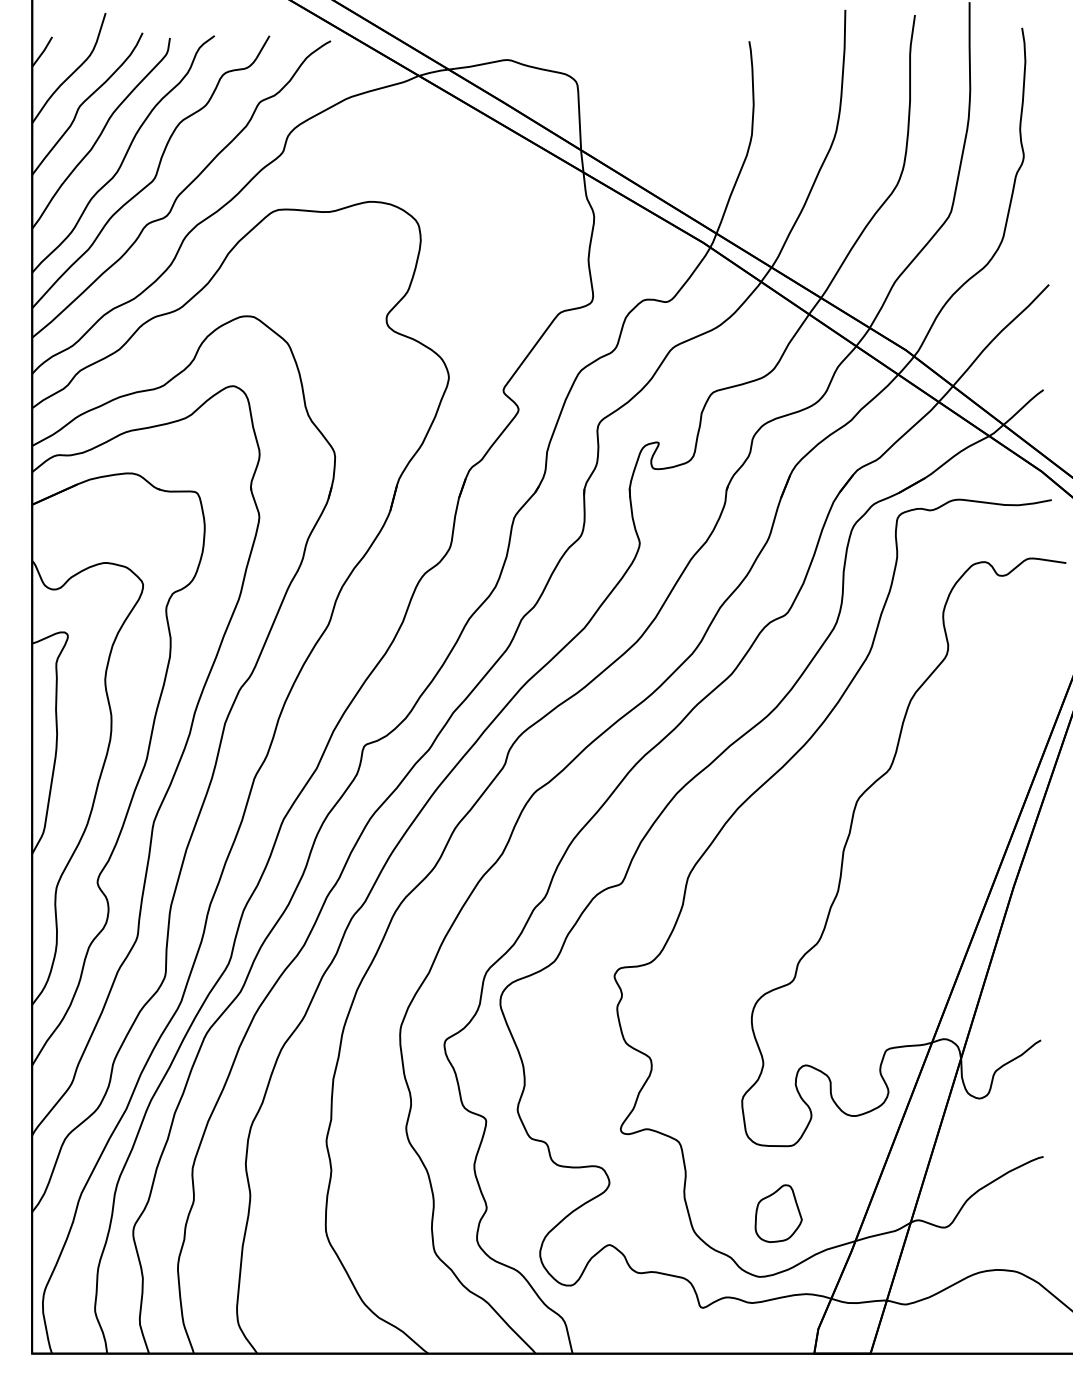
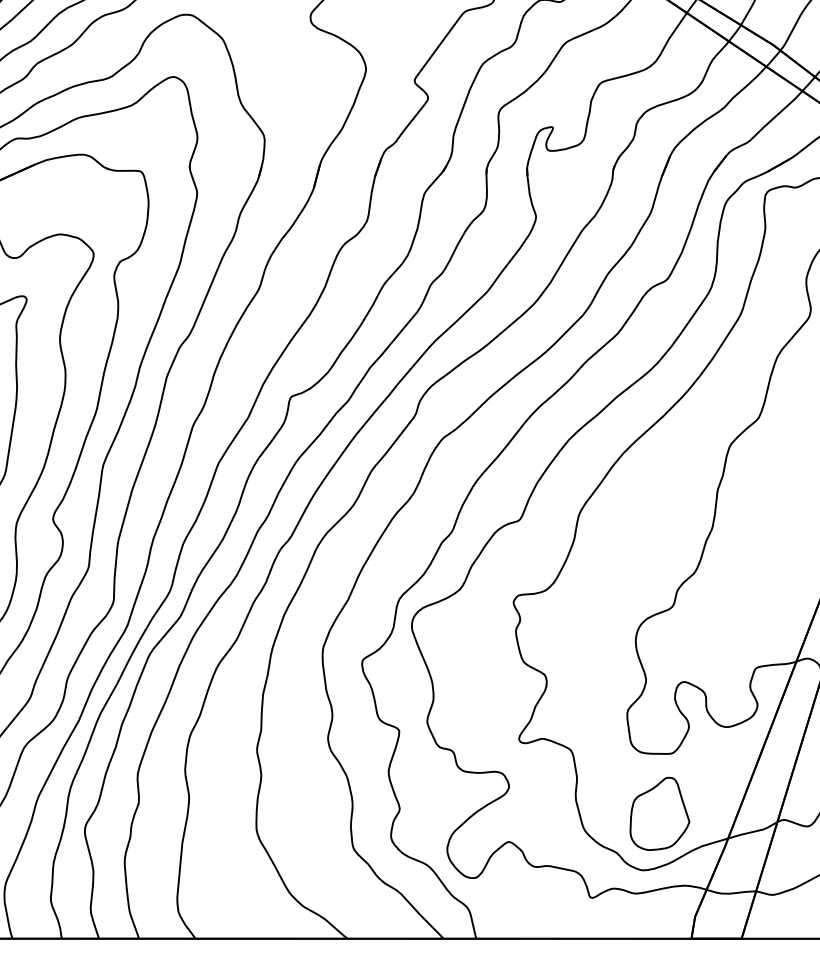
part: (778, 1213) -> (659, 813), size x1.43

